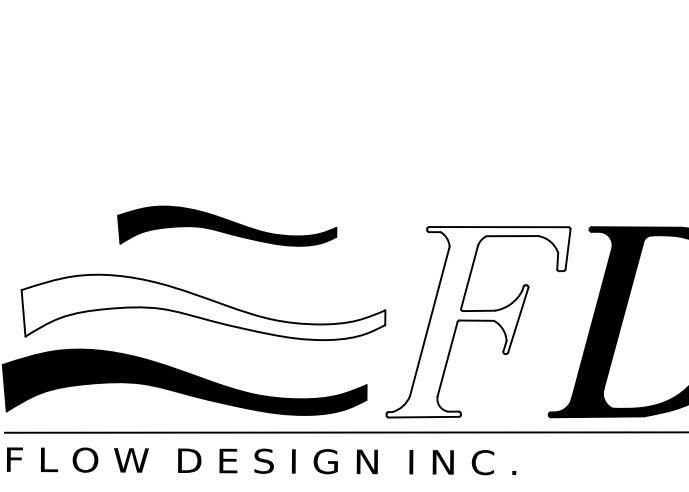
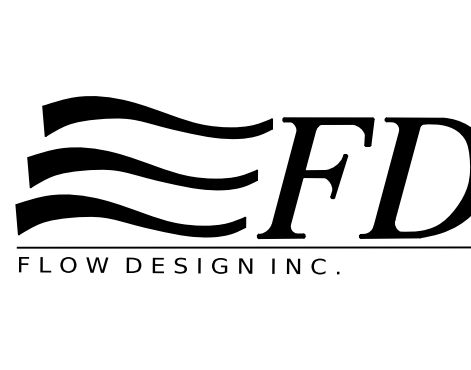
part: (227, 225) -> (157, 117), size x1.67
fill: (203, 306) -> (142, 168), added
fill: (478, 322) -> (315, 178), added

